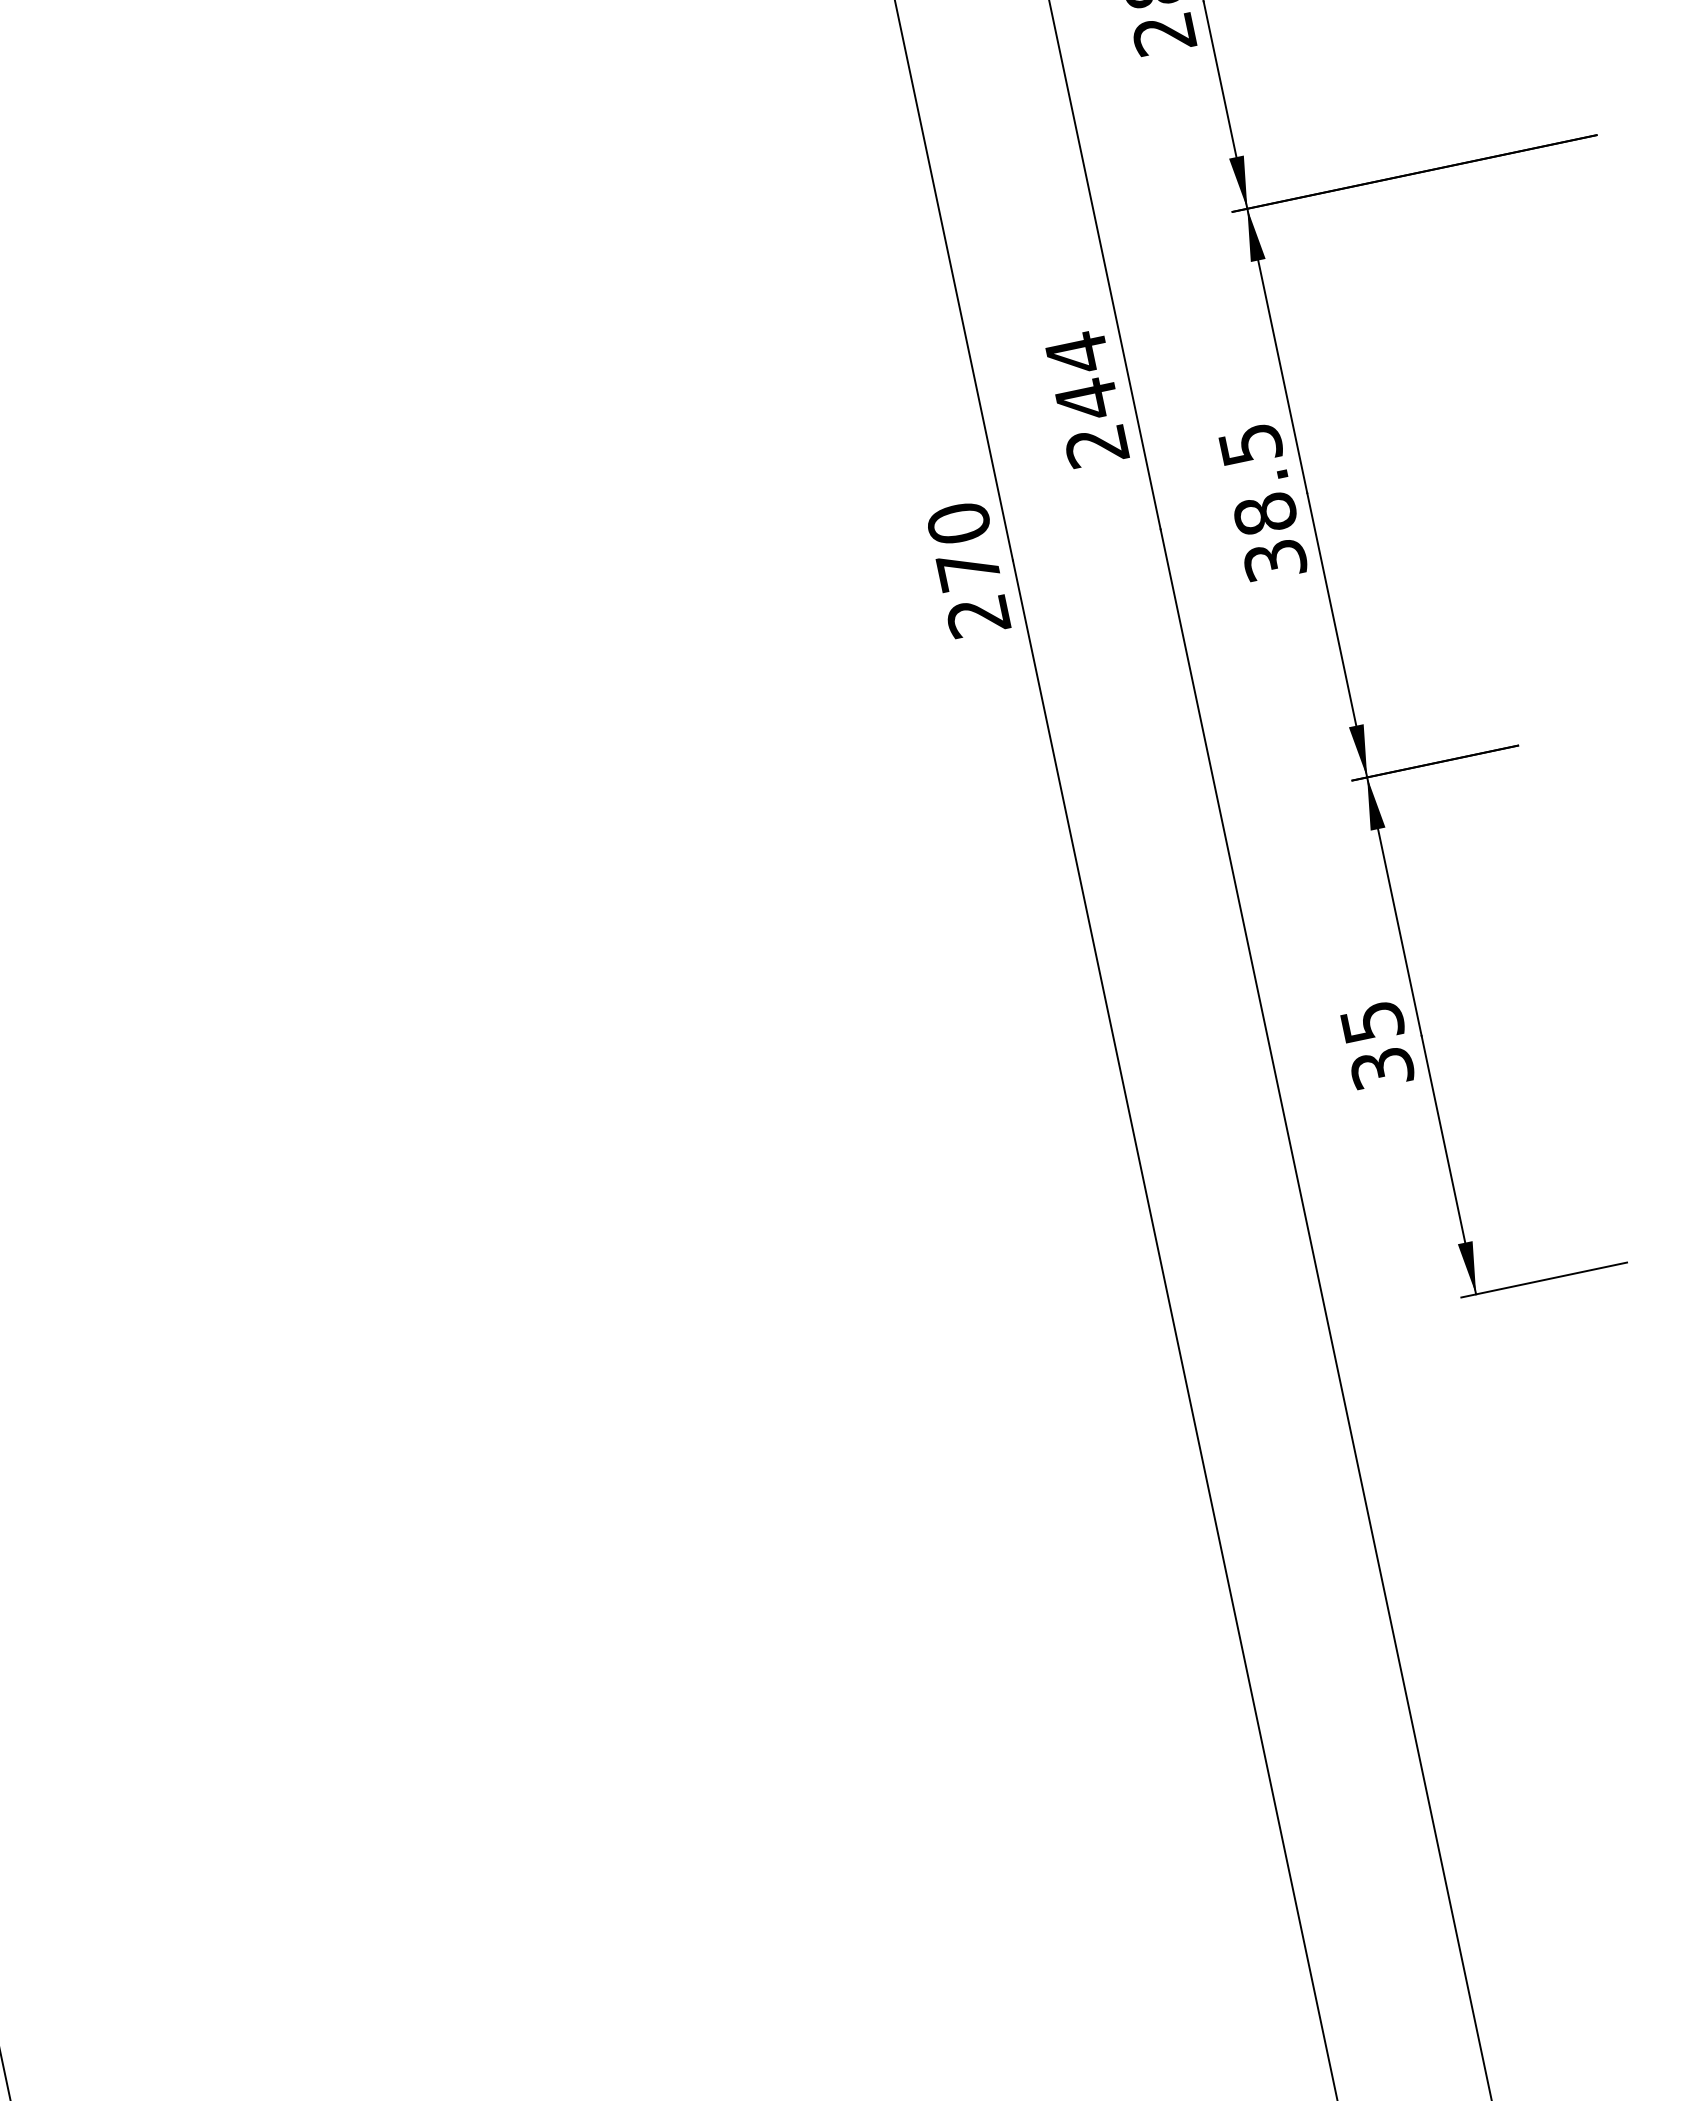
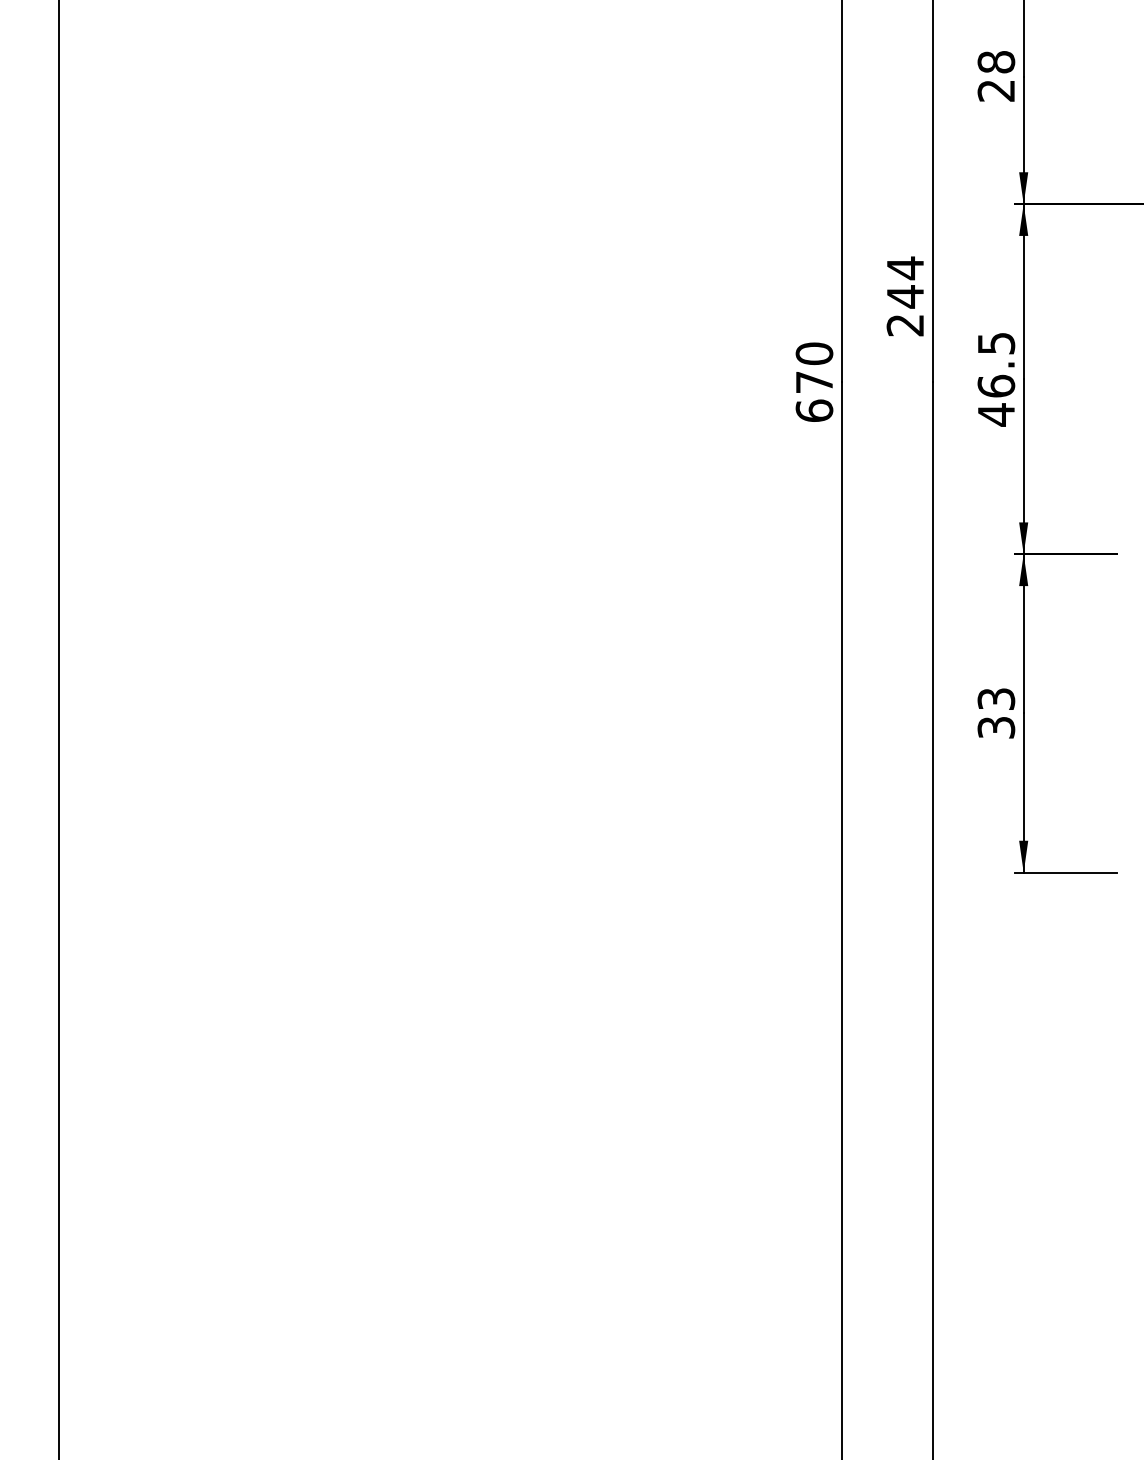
text: (1270, 537) -> (996, 400), 38.5 -> 46.5
text: (978, 615) -> (814, 410), 270 -> 670
text: (1370, 1021) -> (995, 698), 35 -> 33

